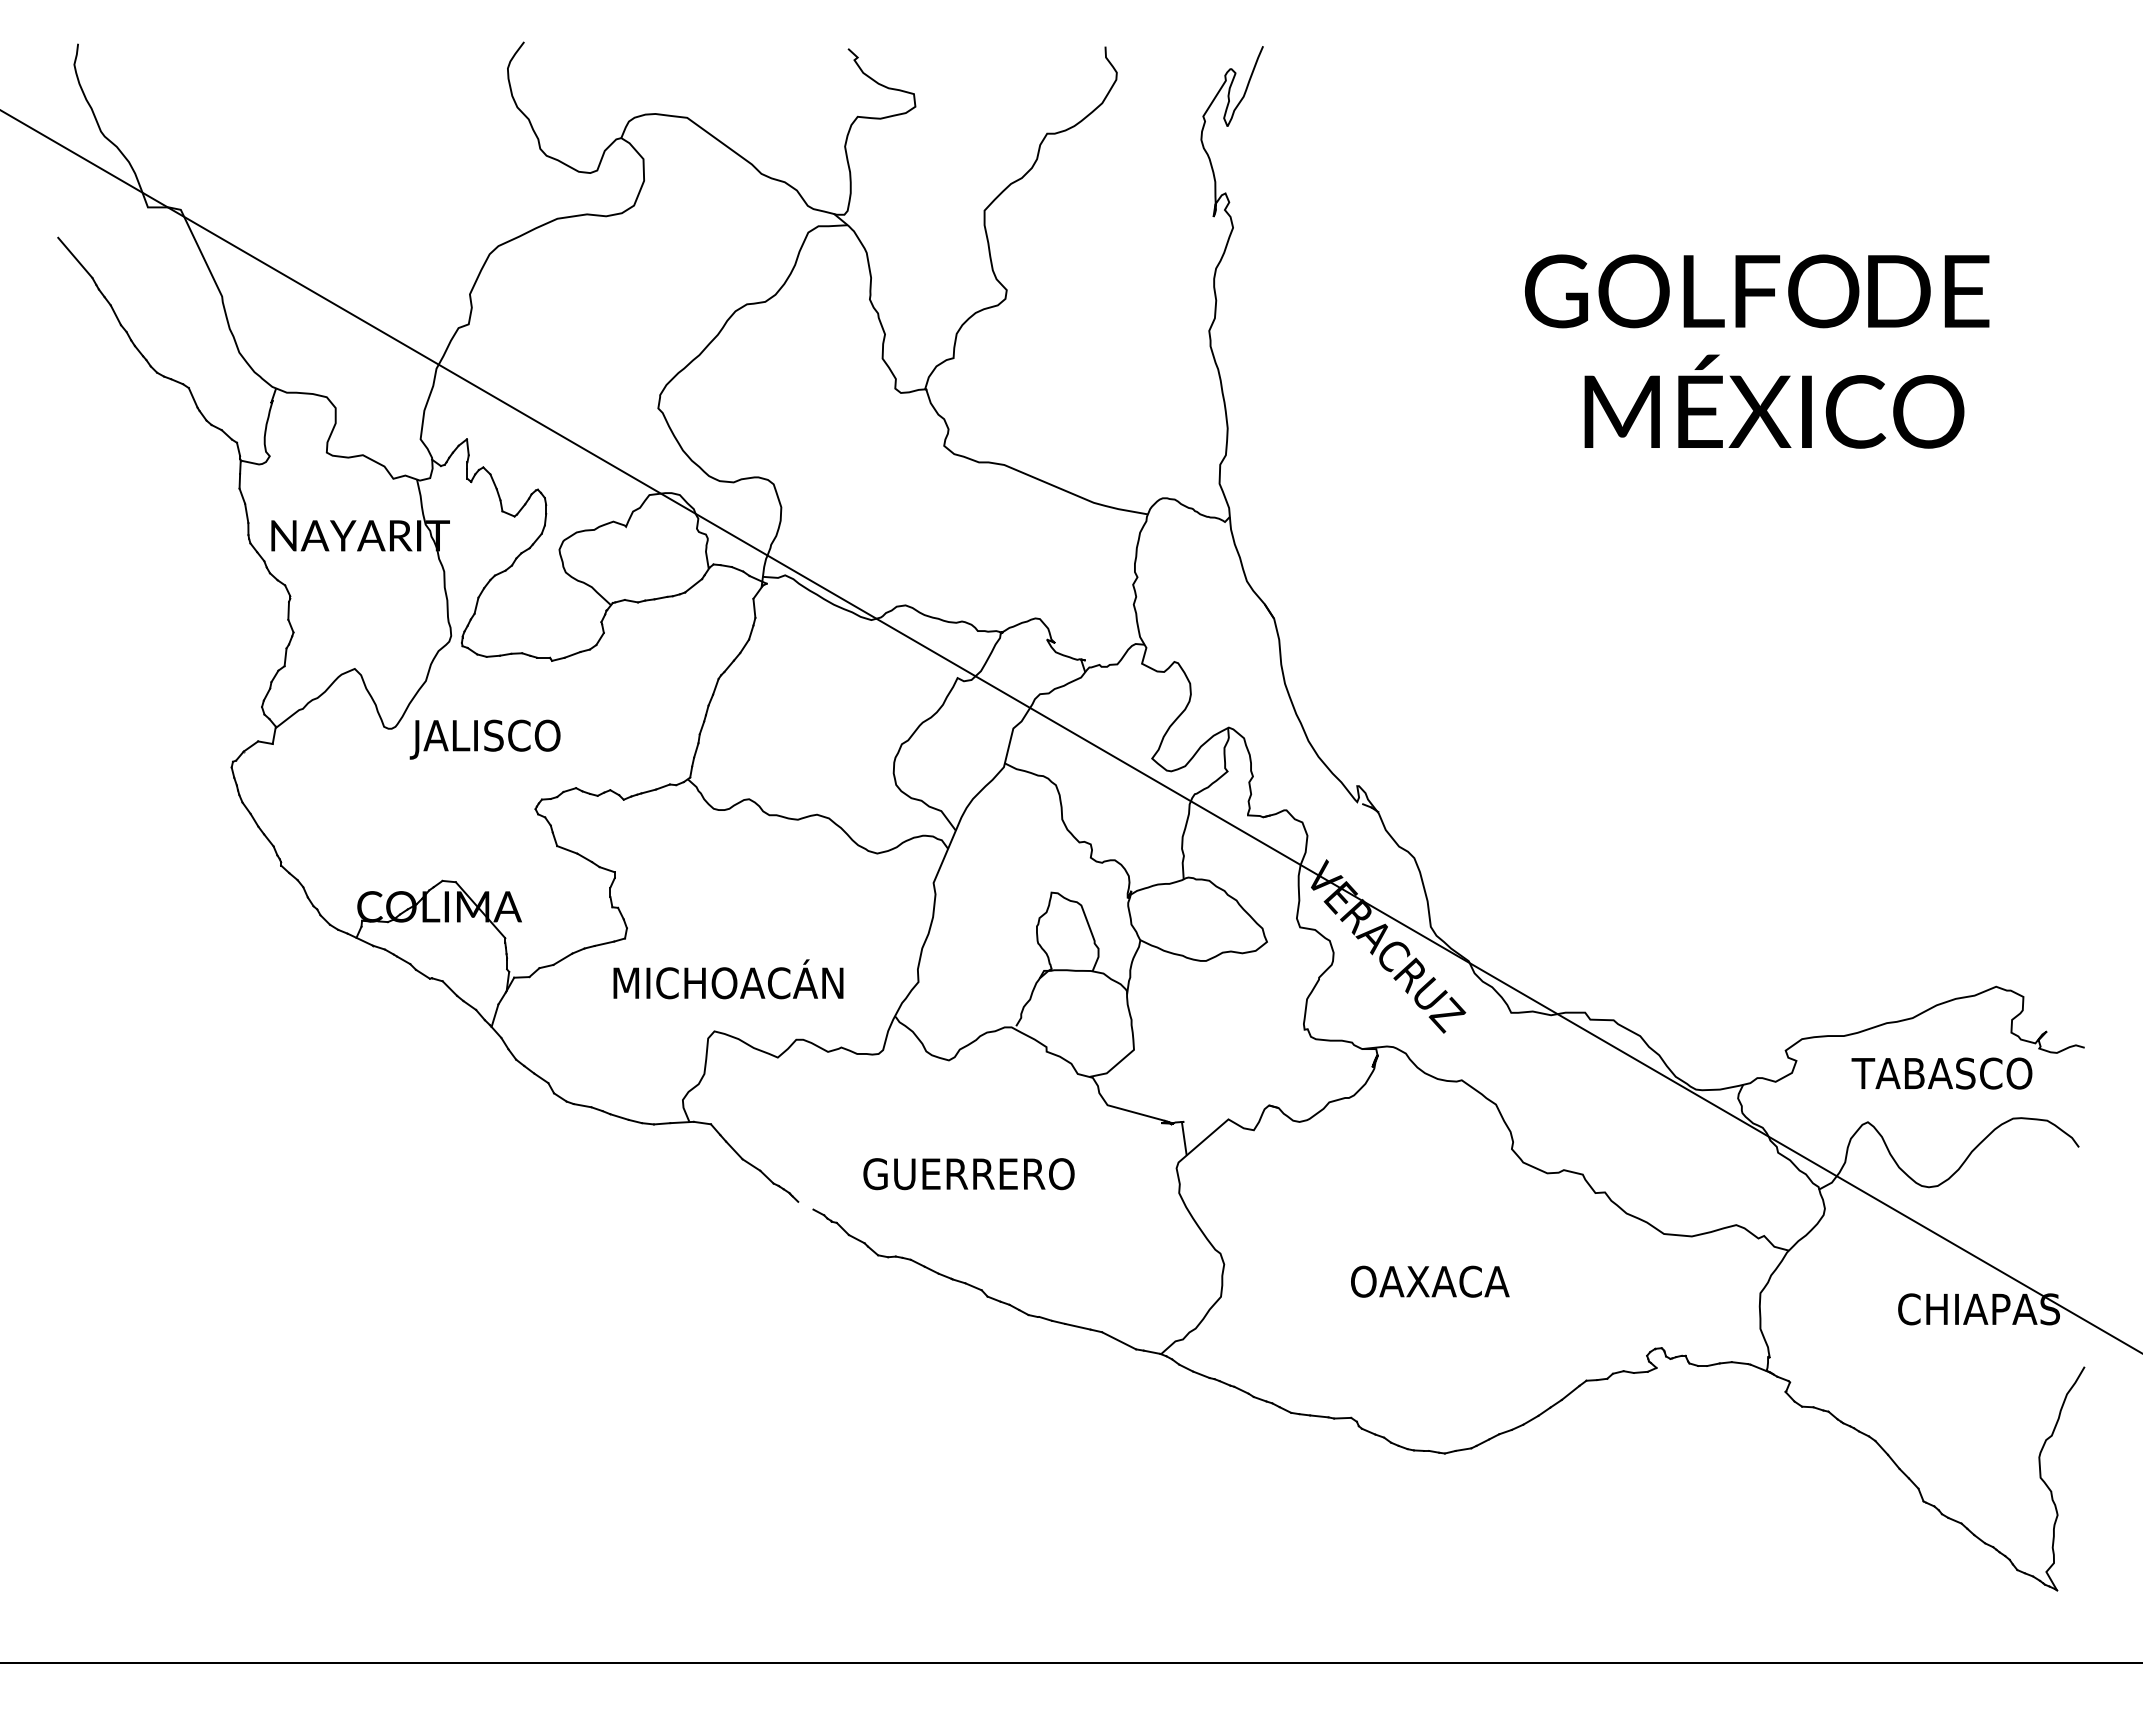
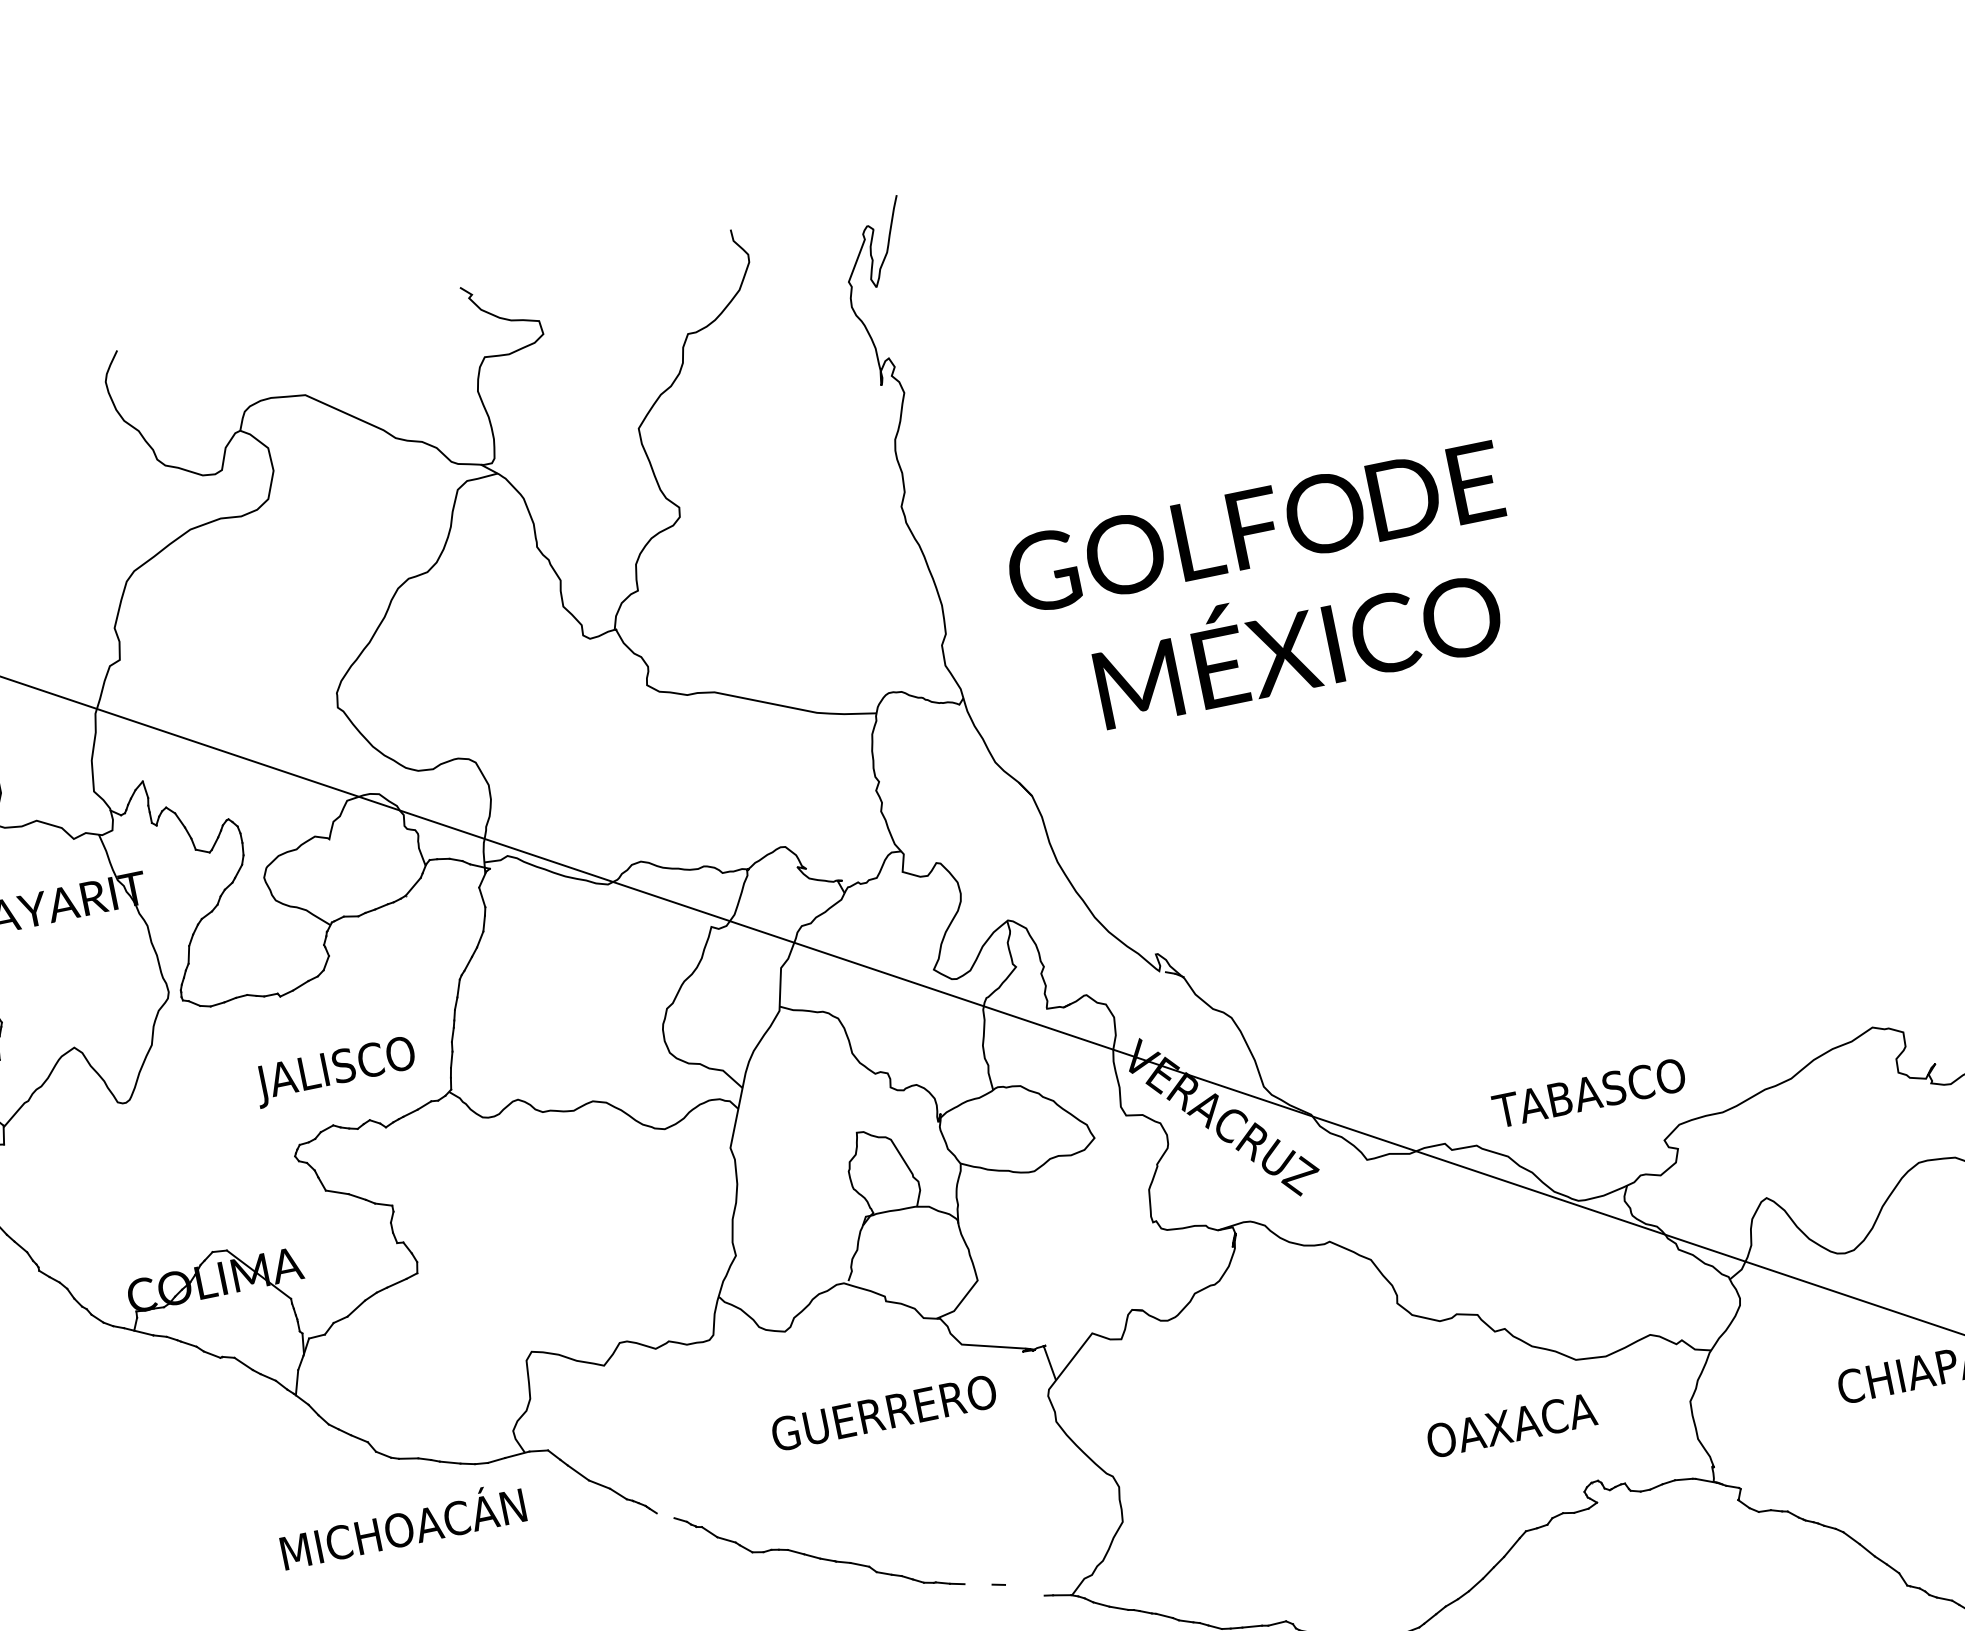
text: (1757, 351) -> (1268, 591), moved
text: (484, 739) -> (334, 1071), moved
text: (728, 979) -> (402, 1525), moved
text: (1941, 1073) -> (1588, 1093), moved
text: (968, 1174) -> (883, 1413), moved
text: (1430, 1281) -> (1511, 1425), moved
line: (1077, 1326) -> (977, 1584), removed
line: (1119, 1340) -> (1025, 1589), removed

